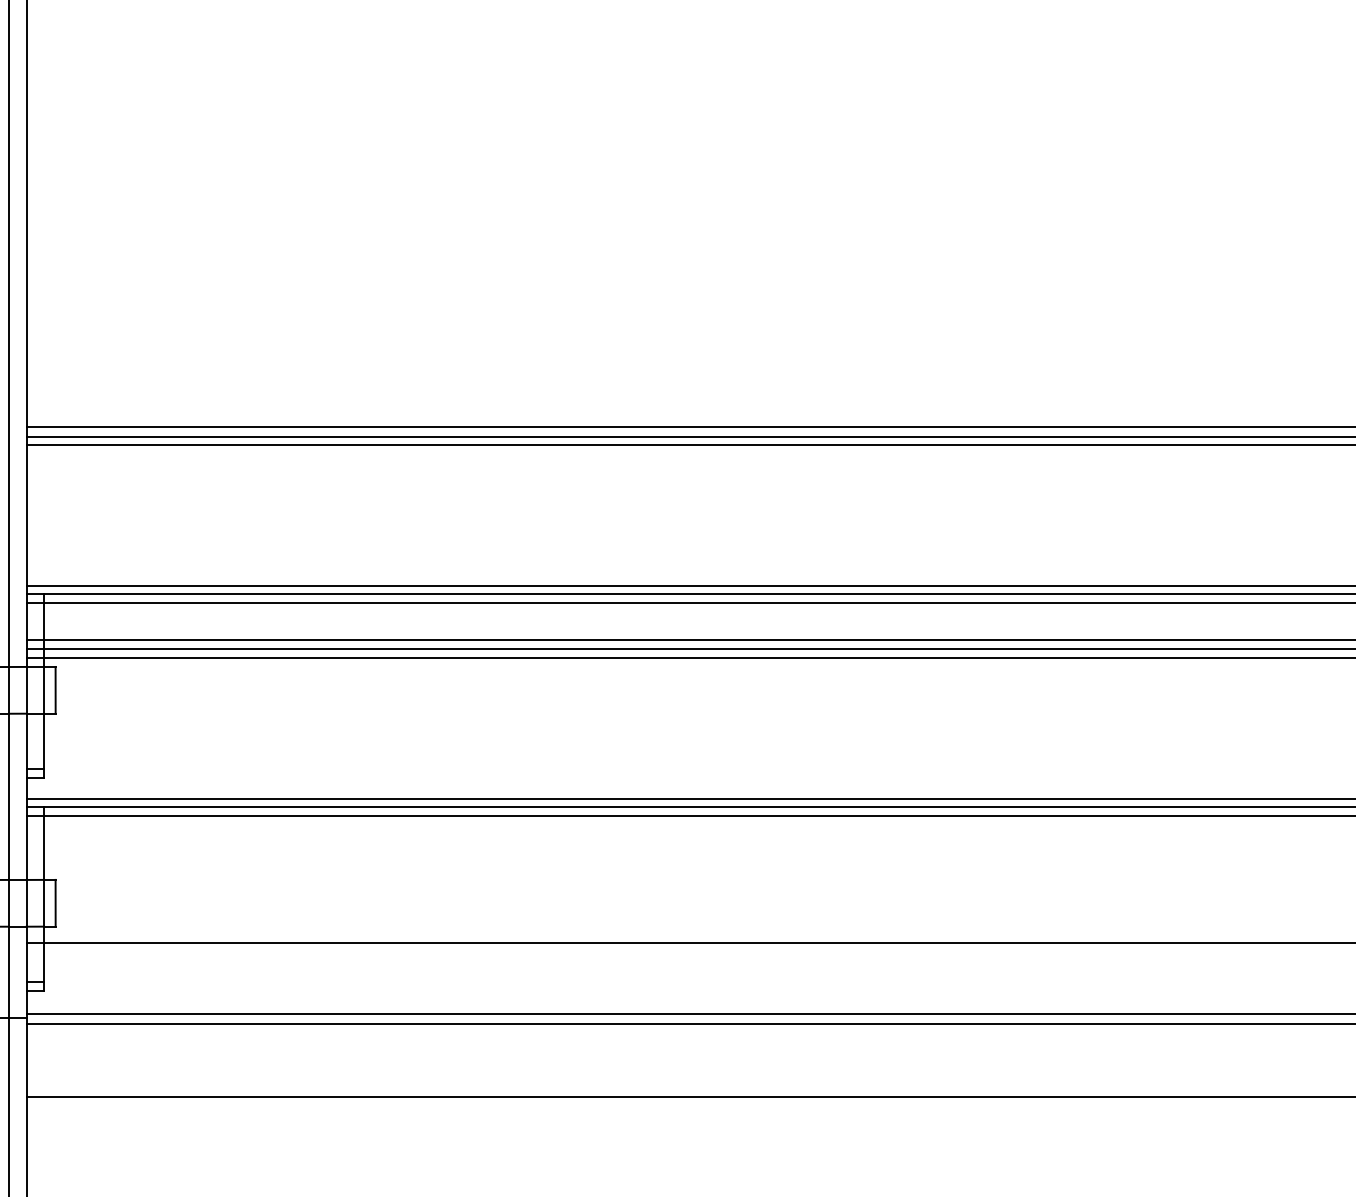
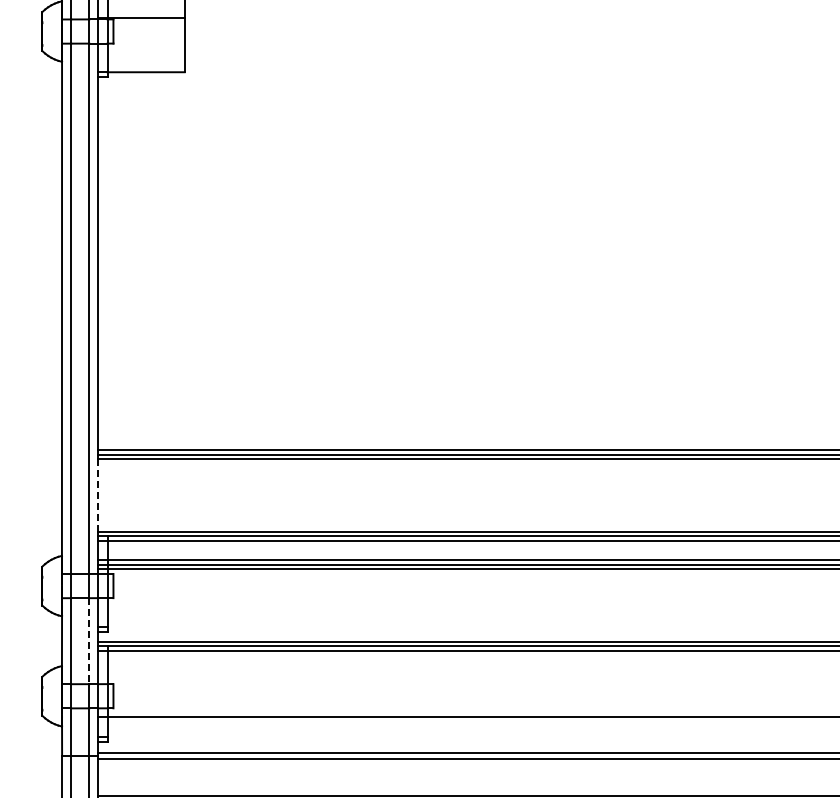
line: (26, 515) -> (98, 495), solid -> dashed
line: (9, 797) -> (89, 641), solid -> dashed

